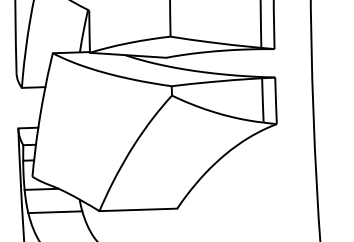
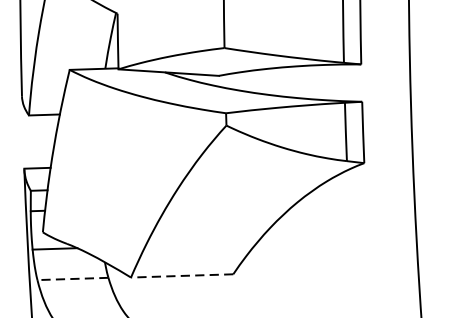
line: (138, 209) -> (182, 275), solid -> dashed
line: (54, 212) -> (71, 279), solid -> dashed

